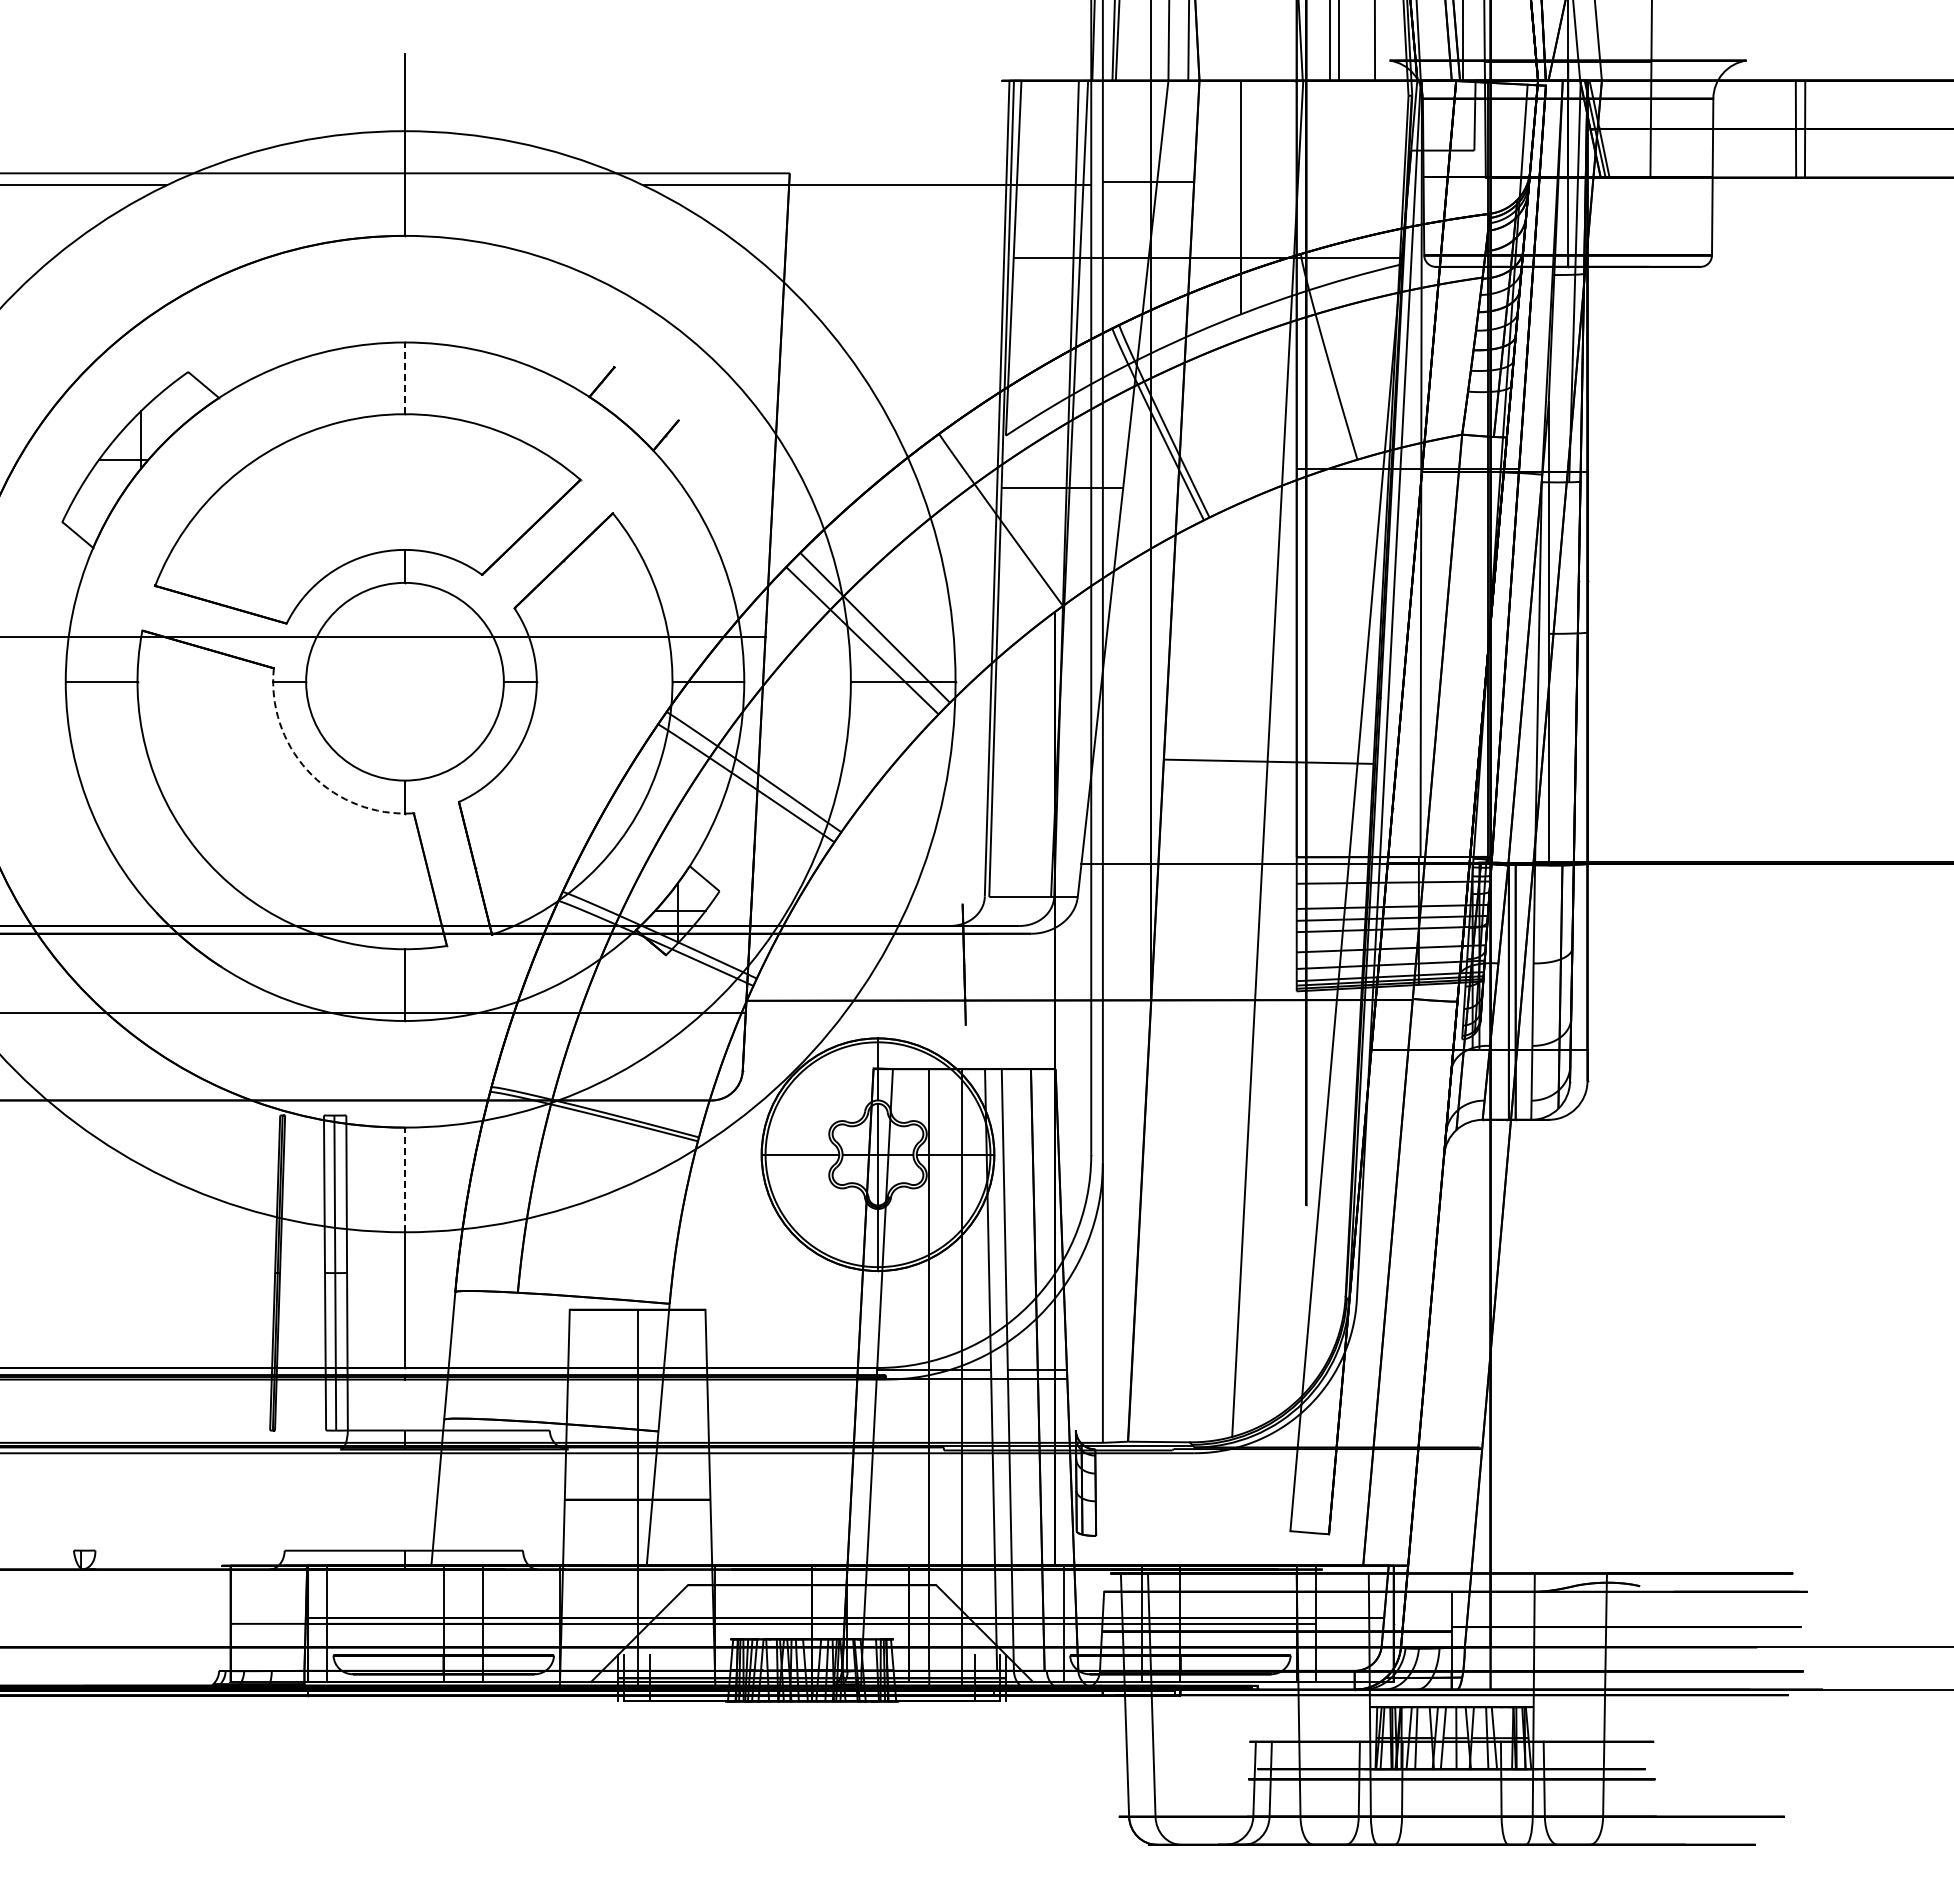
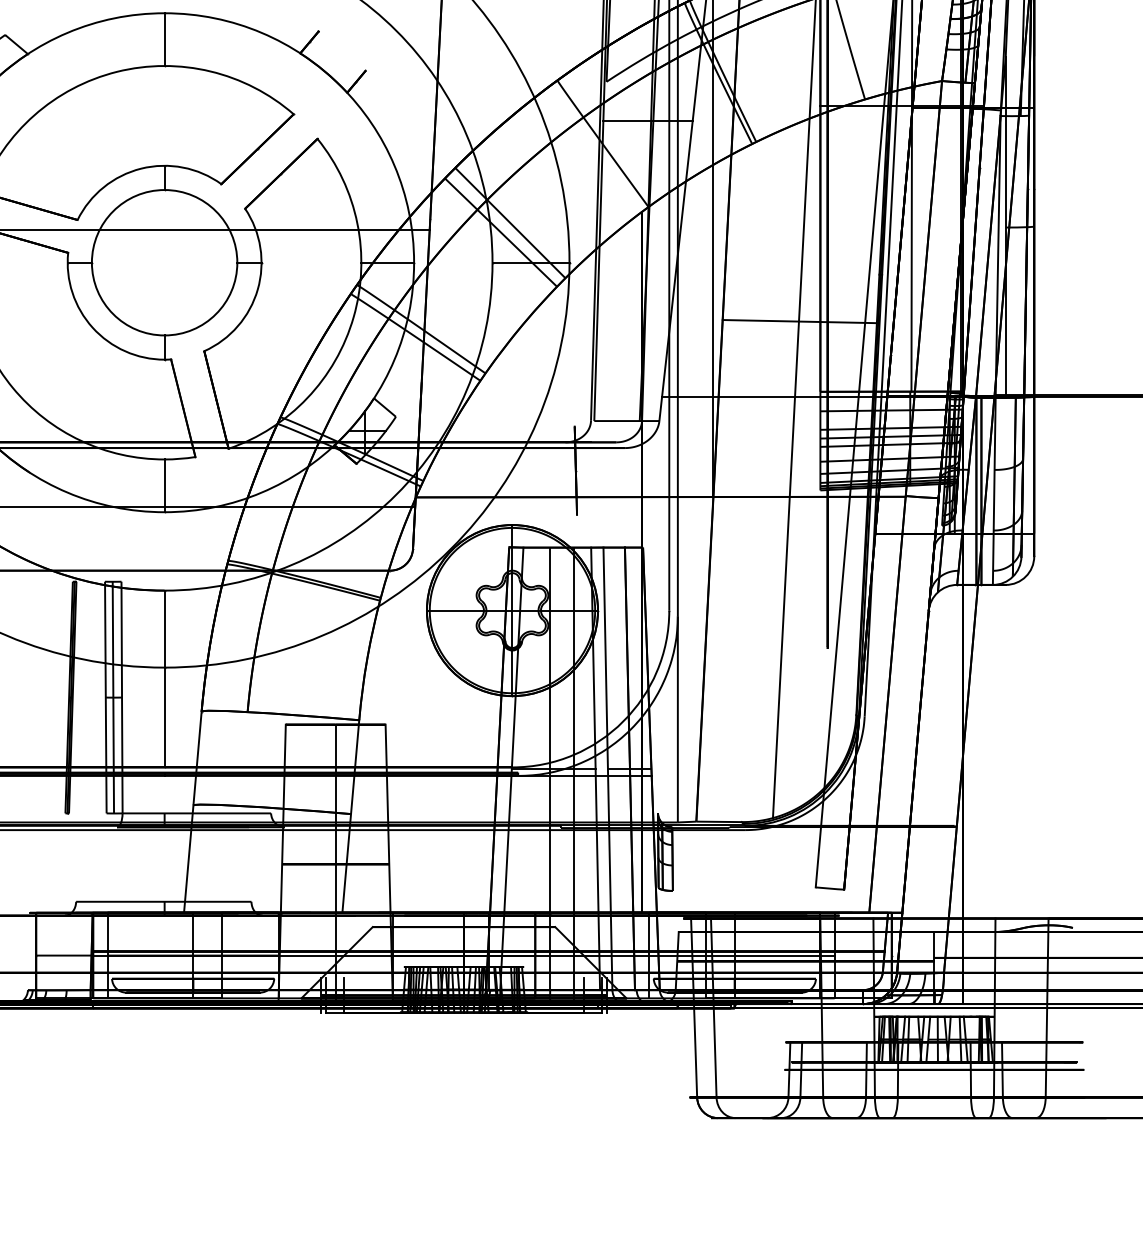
line: (405, 378) -> (164, 39), dashed -> solid
arc: (307, 770) -> (92, 328), dashed -> solid
line: (405, 1179) -> (164, 628), dashed -> solid

